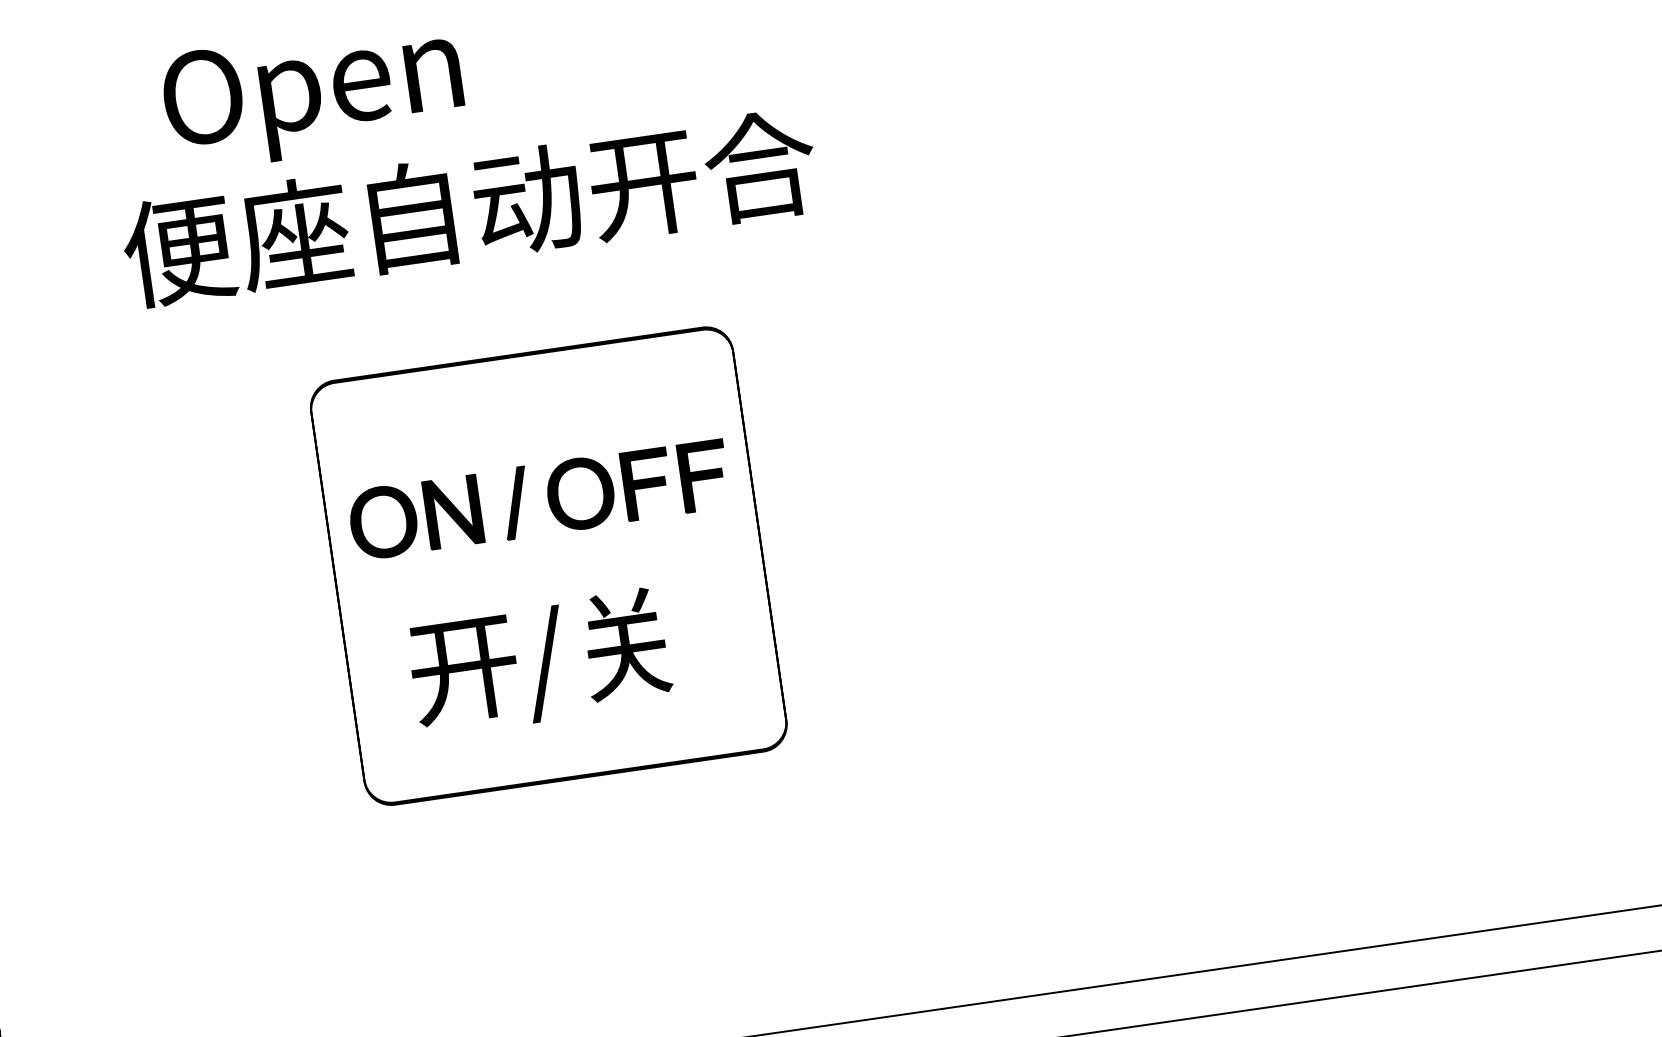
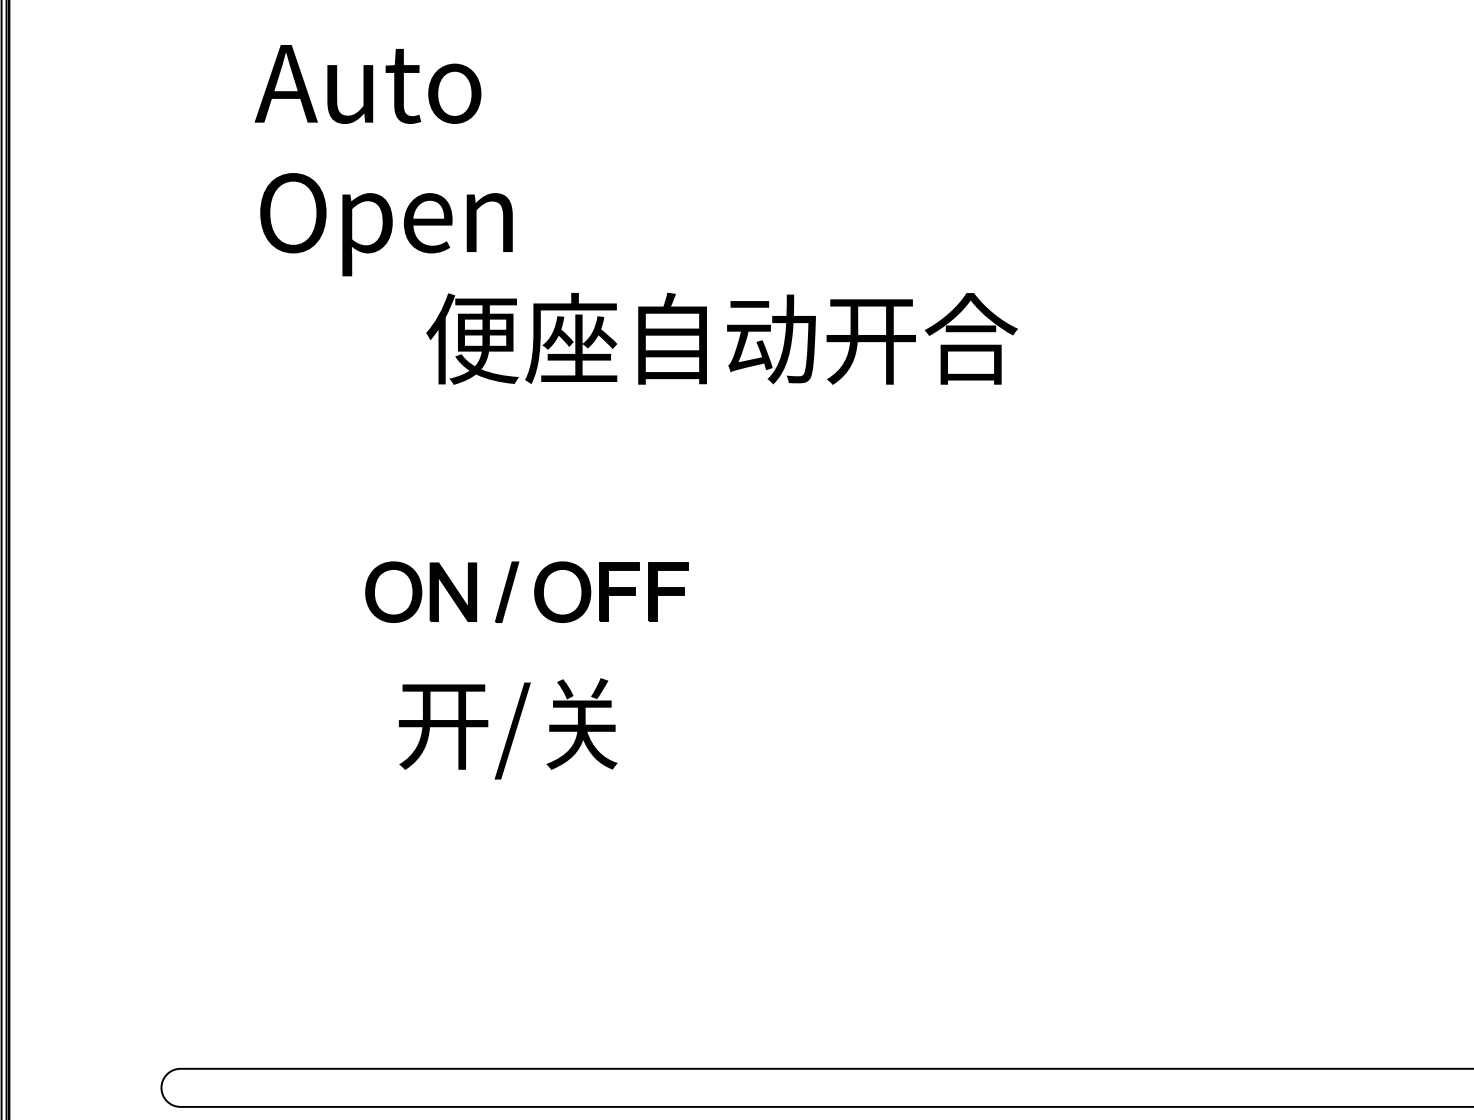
part: (475, 198) -> (727, 331), moved
part: (548, 565) -> (526, 648), removed

